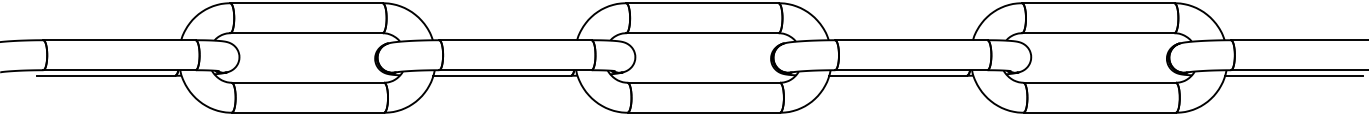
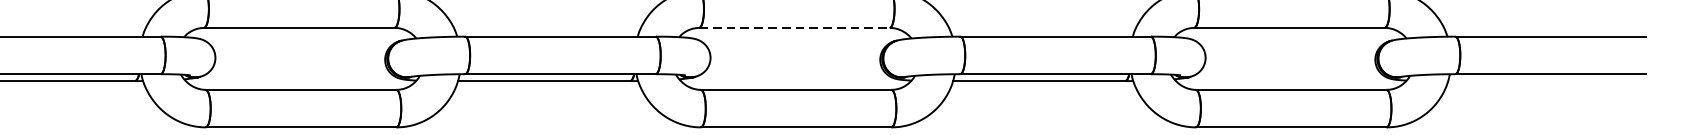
line: (702, 33) -> (794, 28), solid -> dashed
line: (1294, 75) -> (1534, 80), removed

